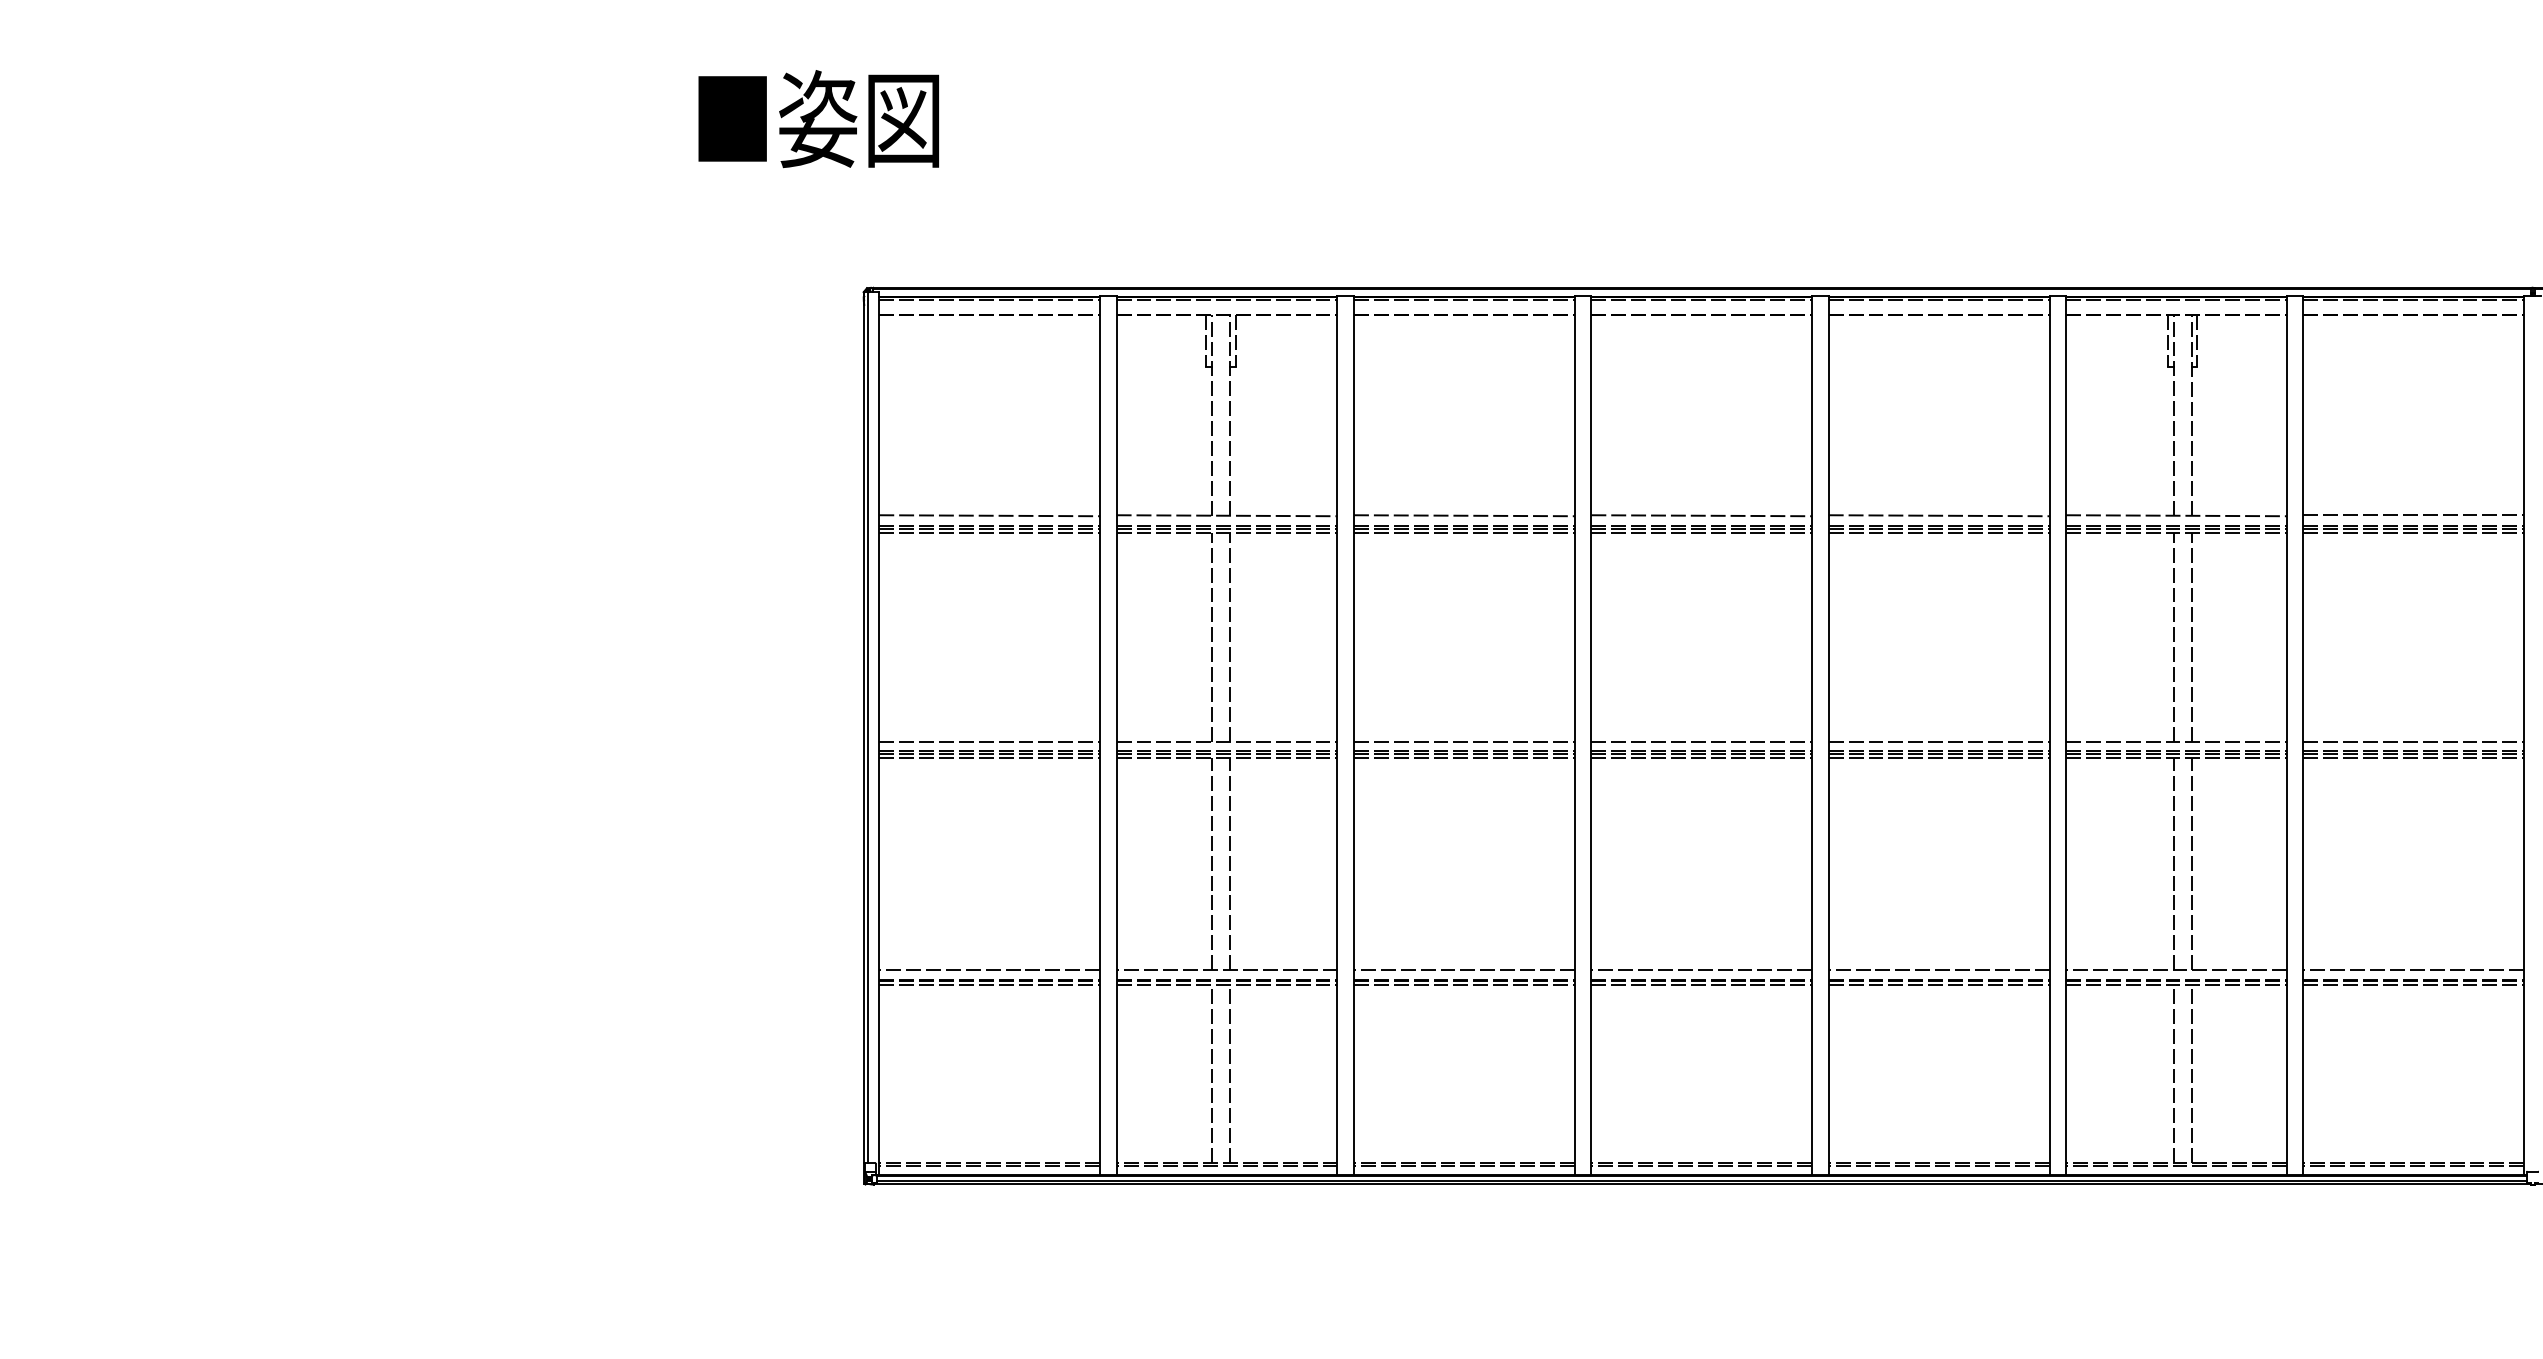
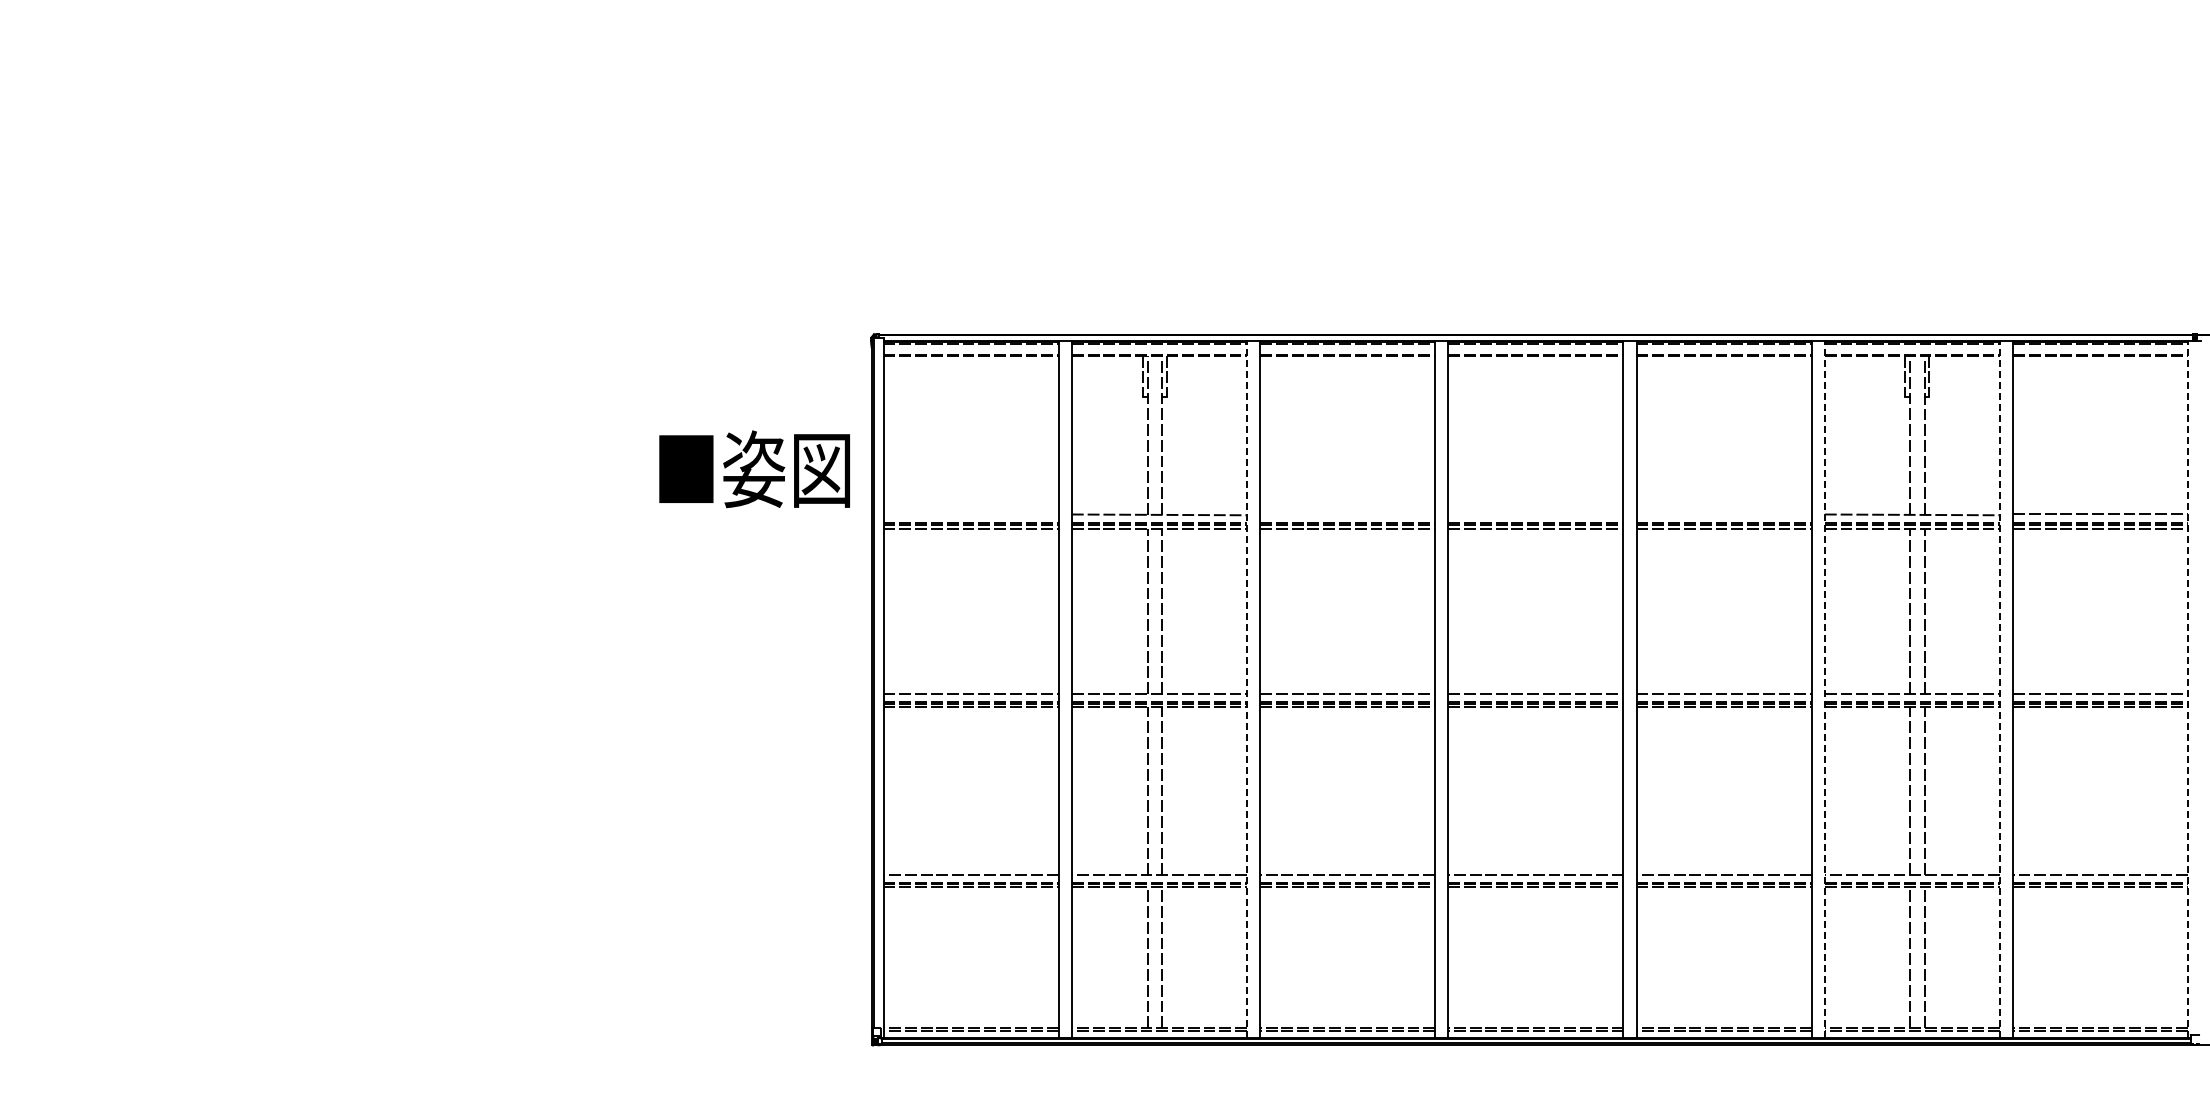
text: (818, 119) -> (754, 469), moved
line: (988, 515) -> (970, 514), removed
line: (1464, 515) -> (1347, 514), removed
line: (1701, 515) -> (1535, 514), removed
line: (1938, 515) -> (1723, 514), removed
line: (1336, 735) -> (1246, 689), solid -> dashed
line: (2065, 735) -> (1824, 689), solid -> dashed
line: (2286, 735) -> (1999, 689), solid -> dashed
line: (2524, 735) -> (2188, 689), solid -> dashed

